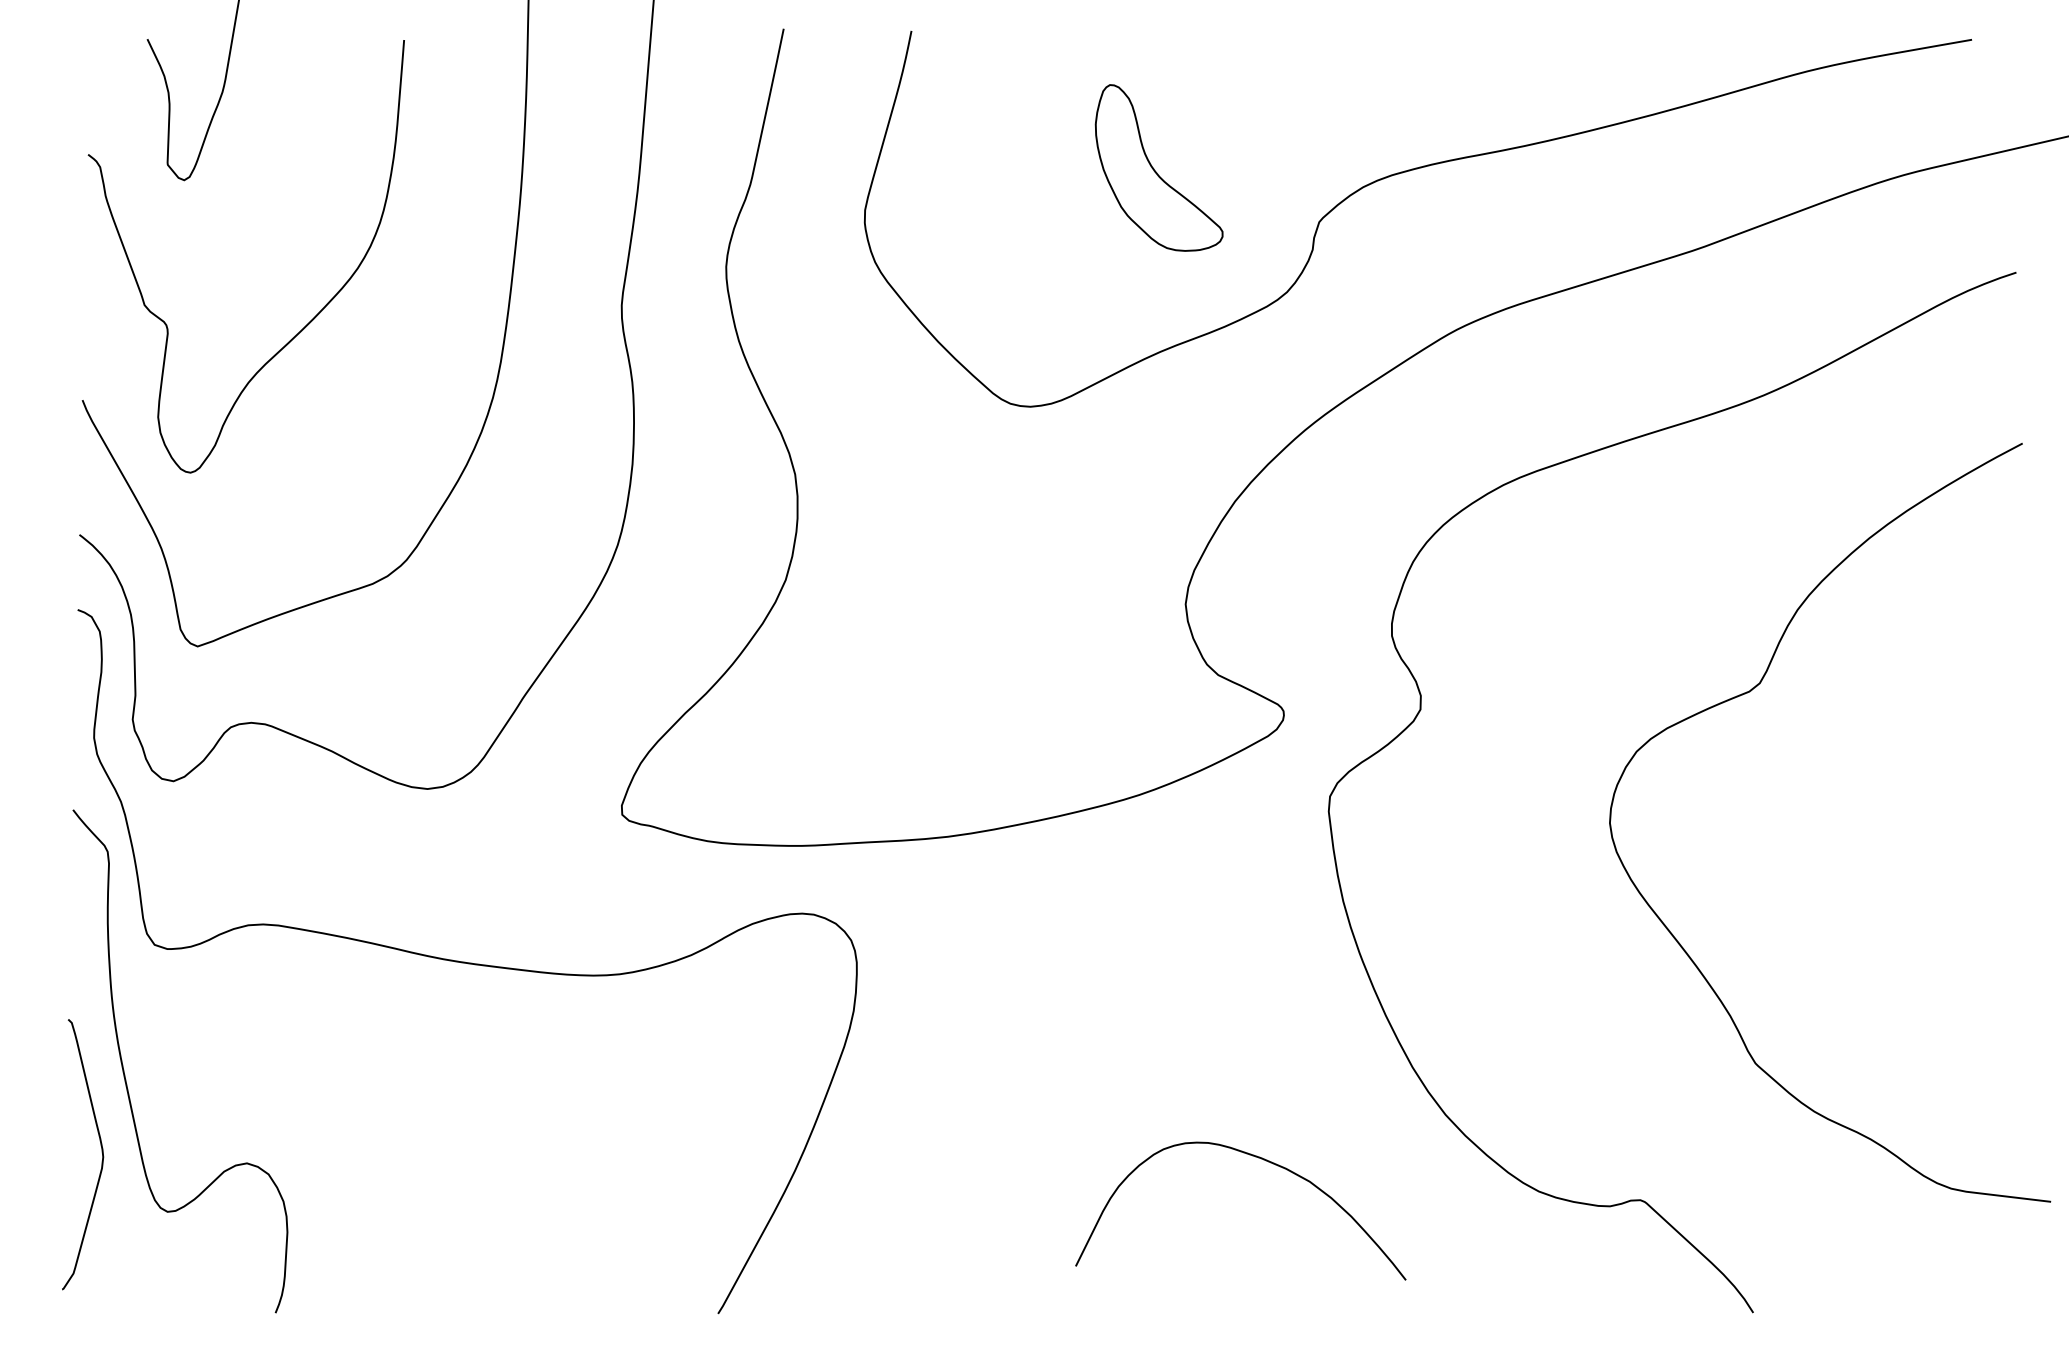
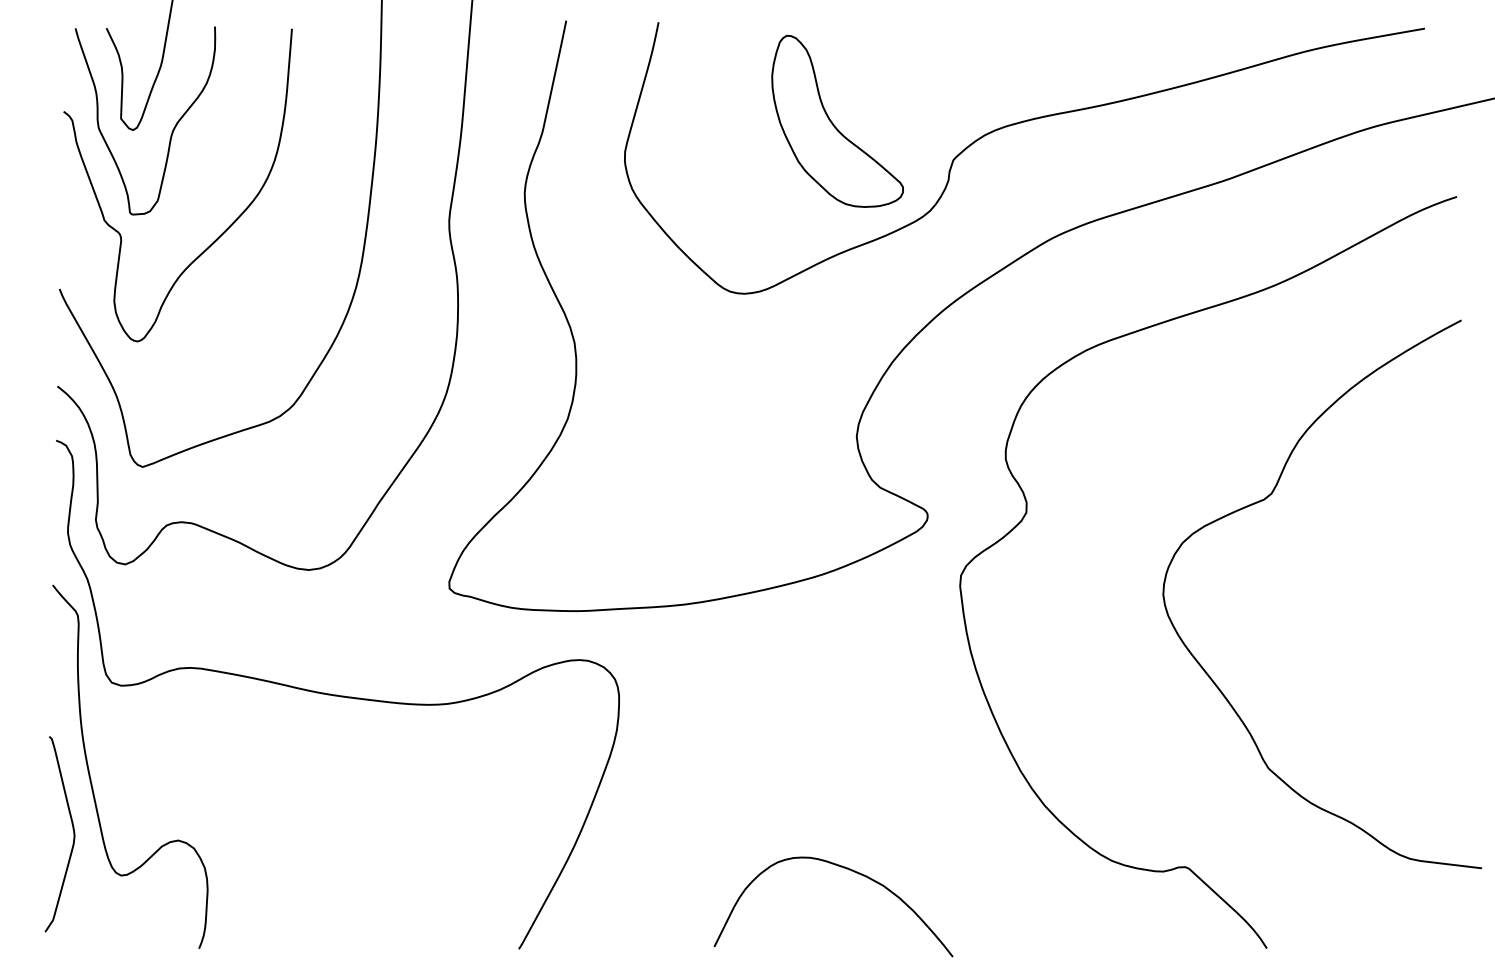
part: (1159, 166) -> (837, 120), size x1.43
curve: (238, 179) -> (172, 129), added
curve: (1258, 1159) -> (846, 869), moved

